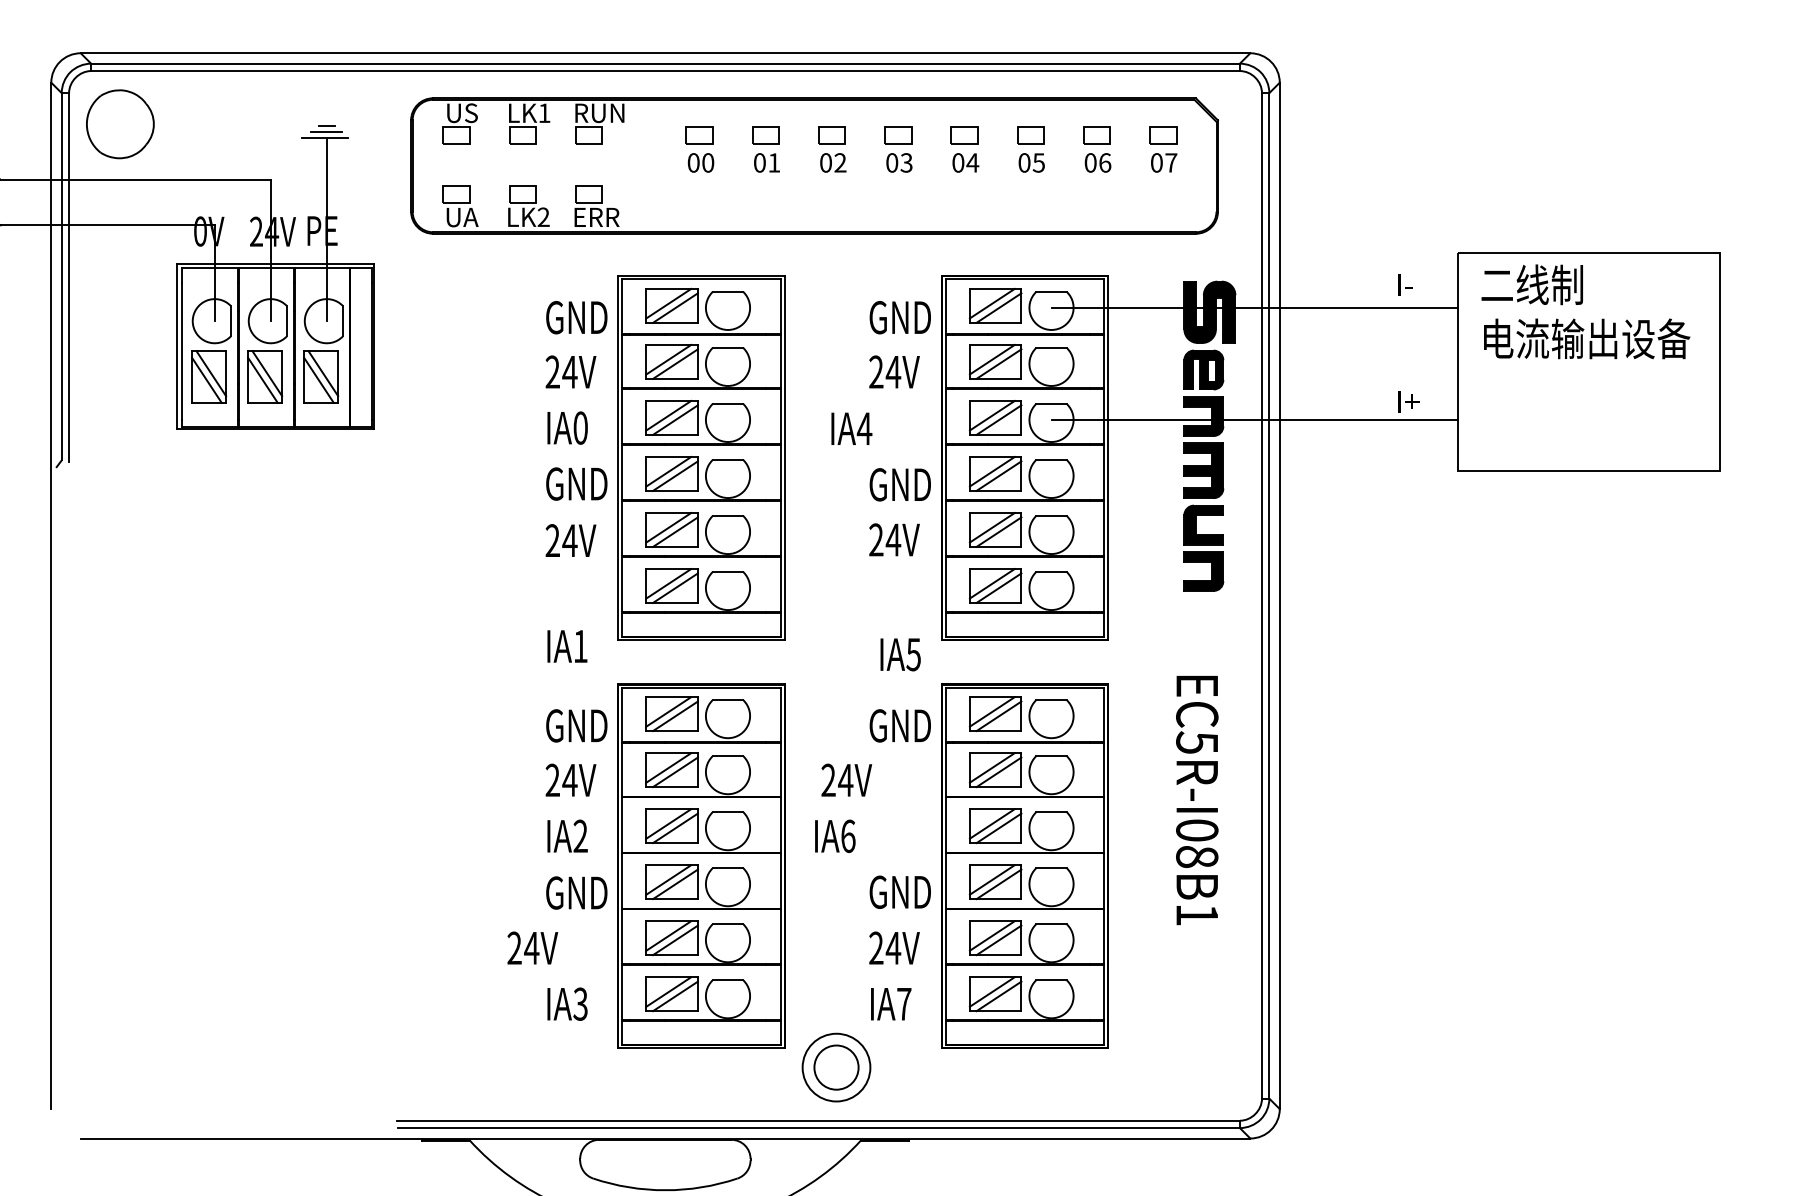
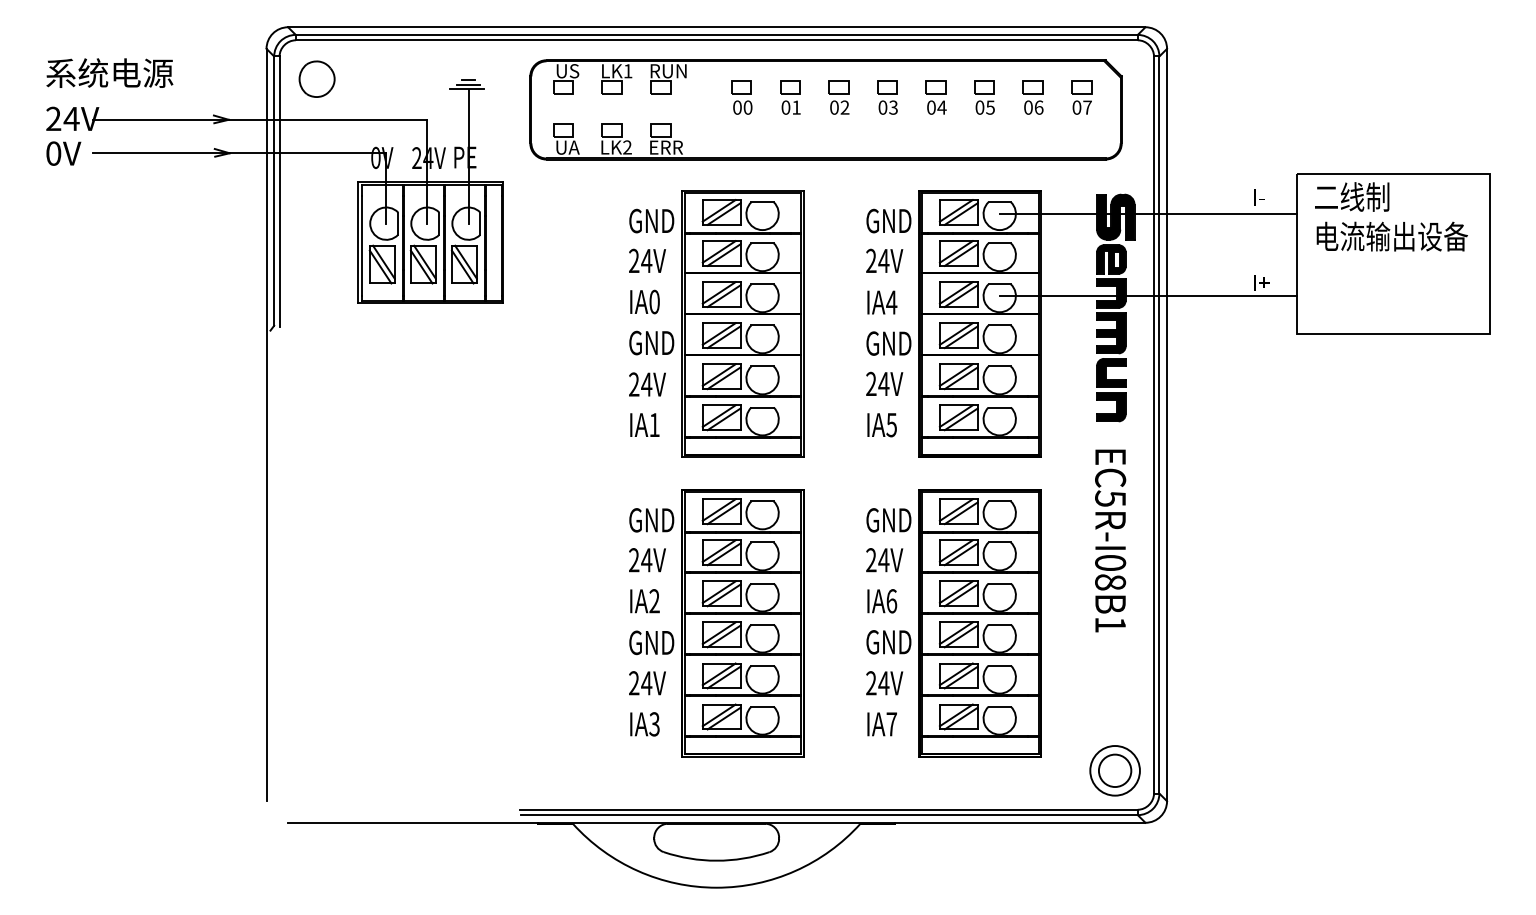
part: (119, 123) -> (316, 78), size x0.71
text: (852, 428) -> (882, 302), moved
text: (566, 645) -> (644, 424), moved
text: (899, 655) -> (881, 425), moved
text: (846, 780) -> (884, 560), moved
text: (1197, 799) -> (1110, 540), moved
text: (835, 836) -> (882, 601), moved
text: (532, 948) -> (647, 683), moved
part: (835, 1067) -> (1114, 770), moved

